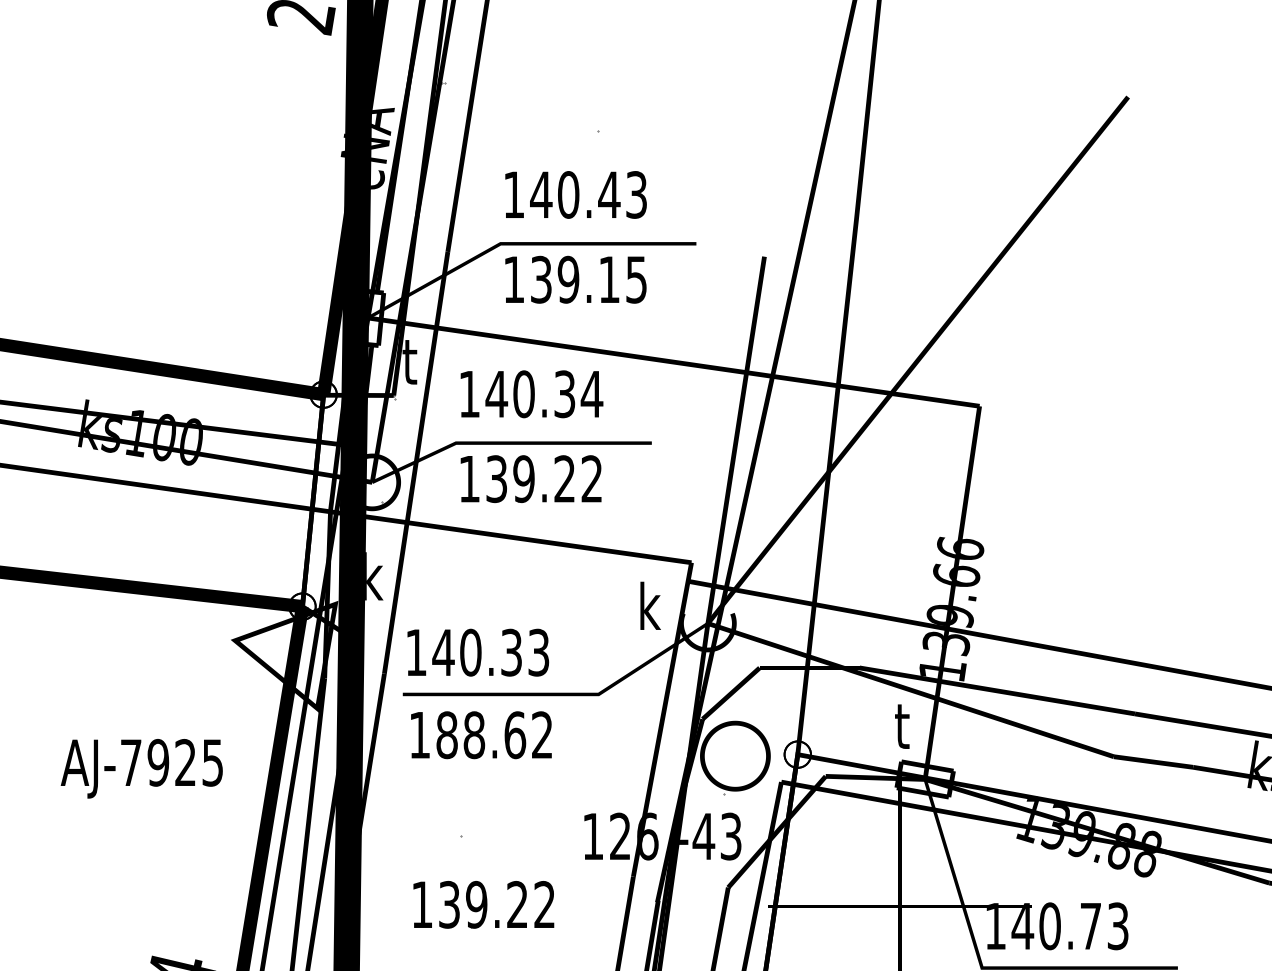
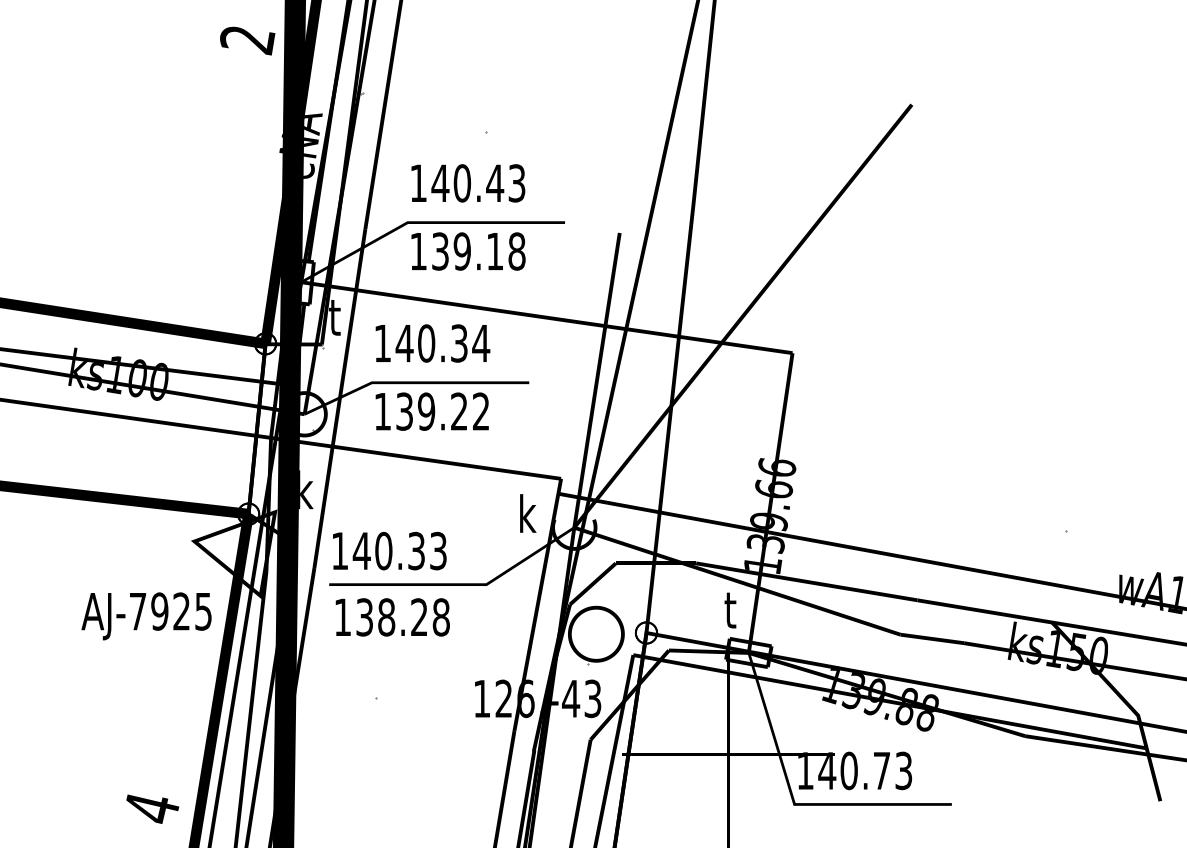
text: (635, 279) -> (516, 251), 139.15 -> 139.18
text: (494, 735) -> (402, 617), 188.62 -> 138.28
text: (141, 768) -> (146, 616), moved
part: (482, 904) -> (393, 753), removed

